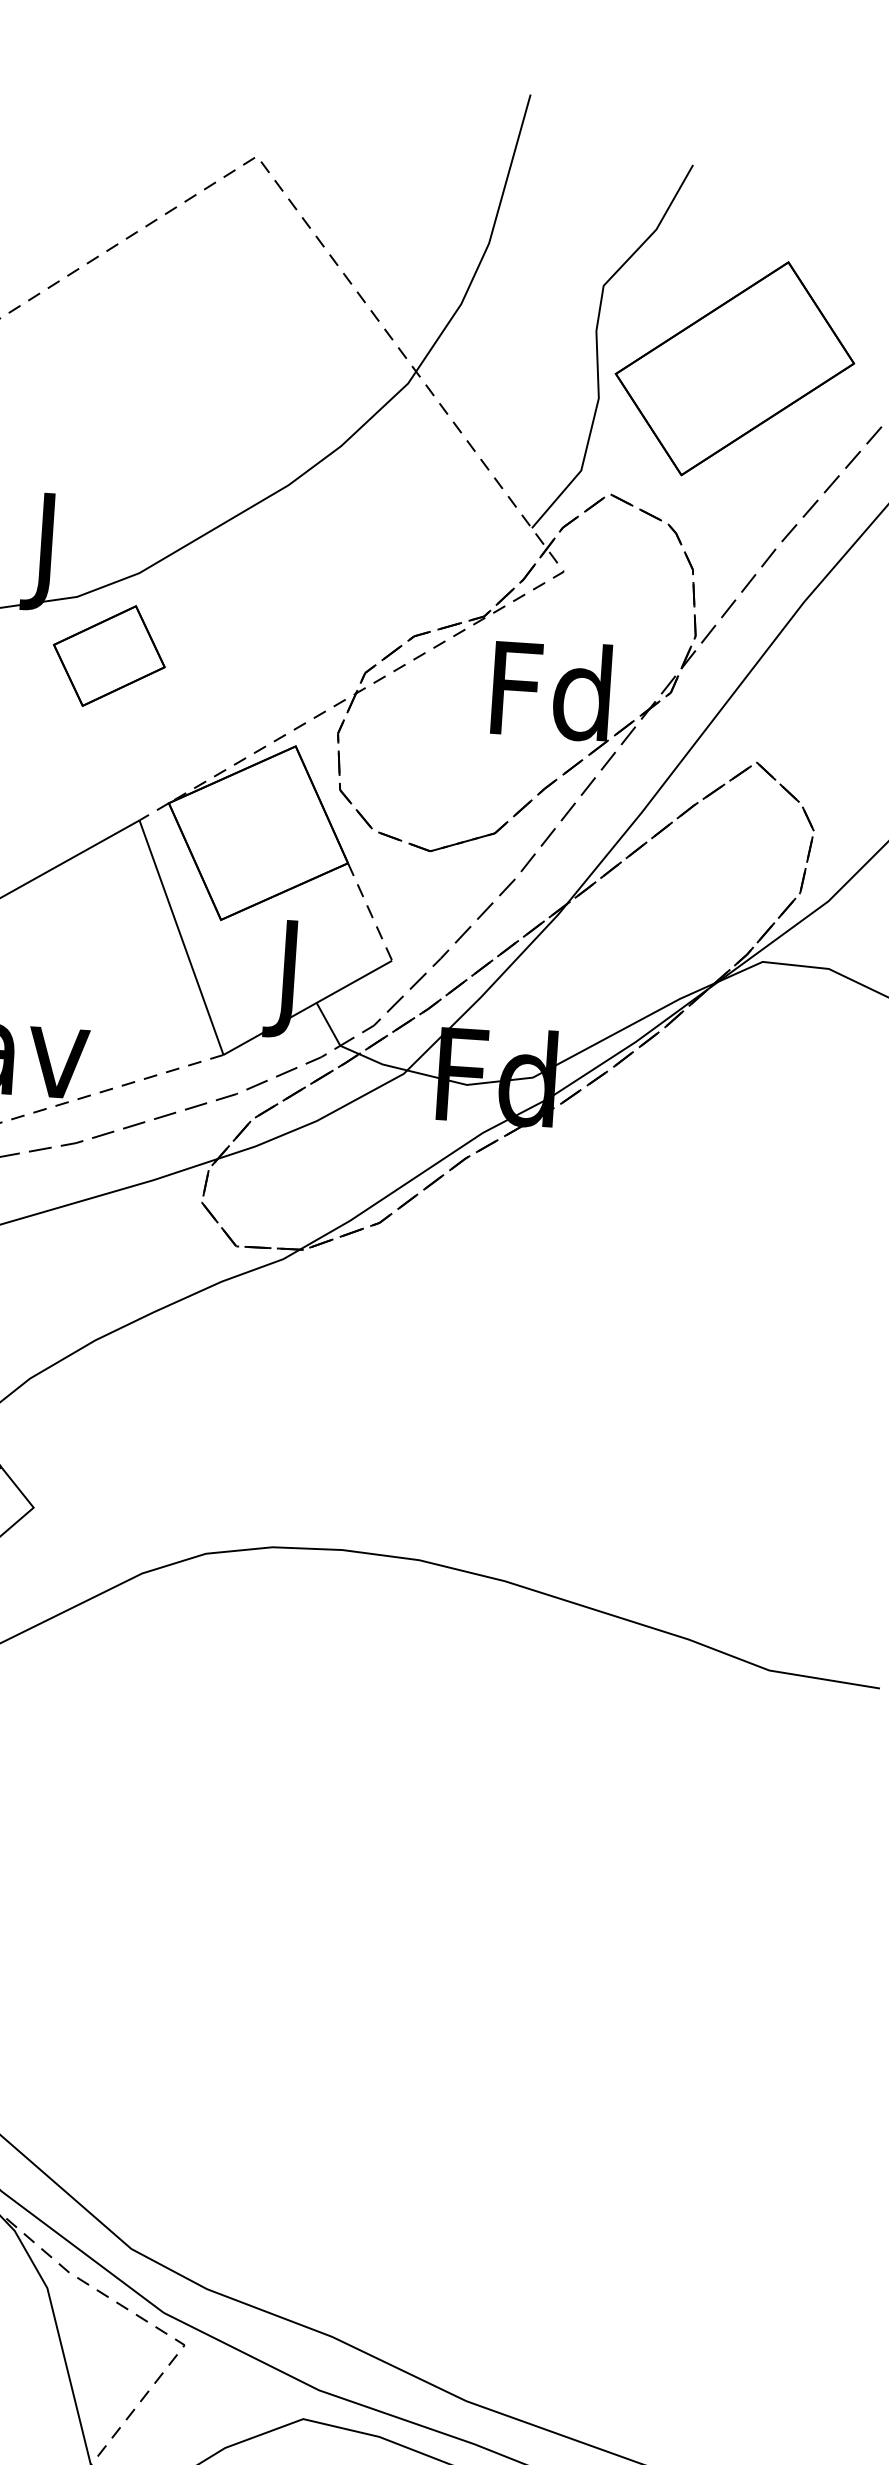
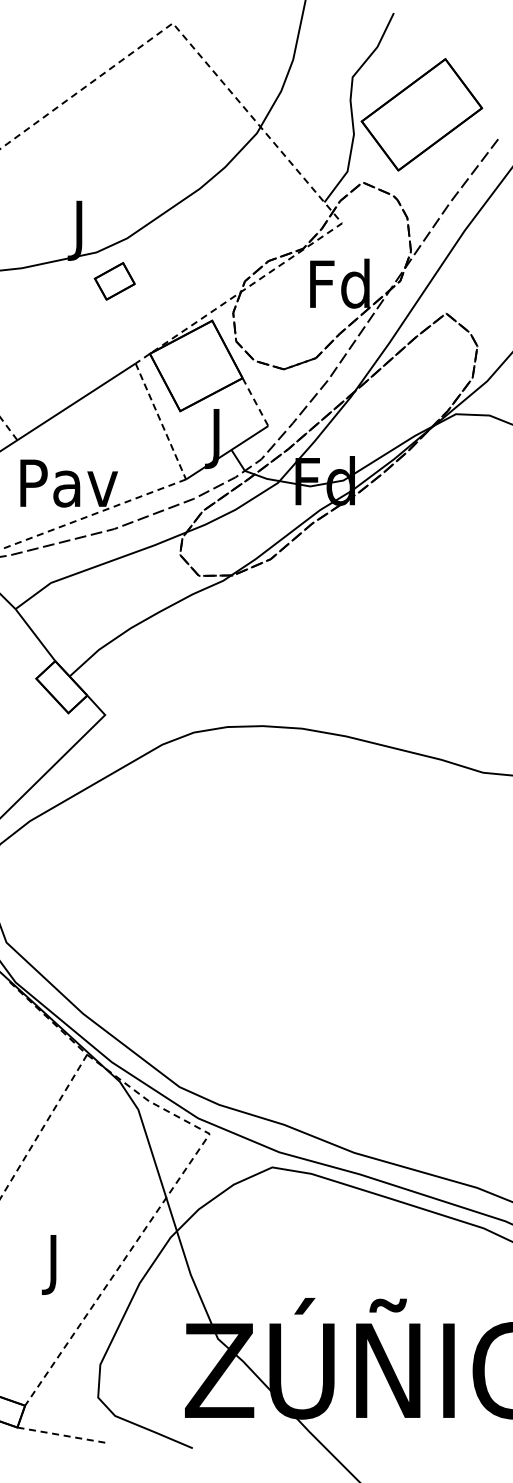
part: (108, 656) -> (114, 281), size x0.7
line: (182, 937) -> (161, 421), solid -> dashed

